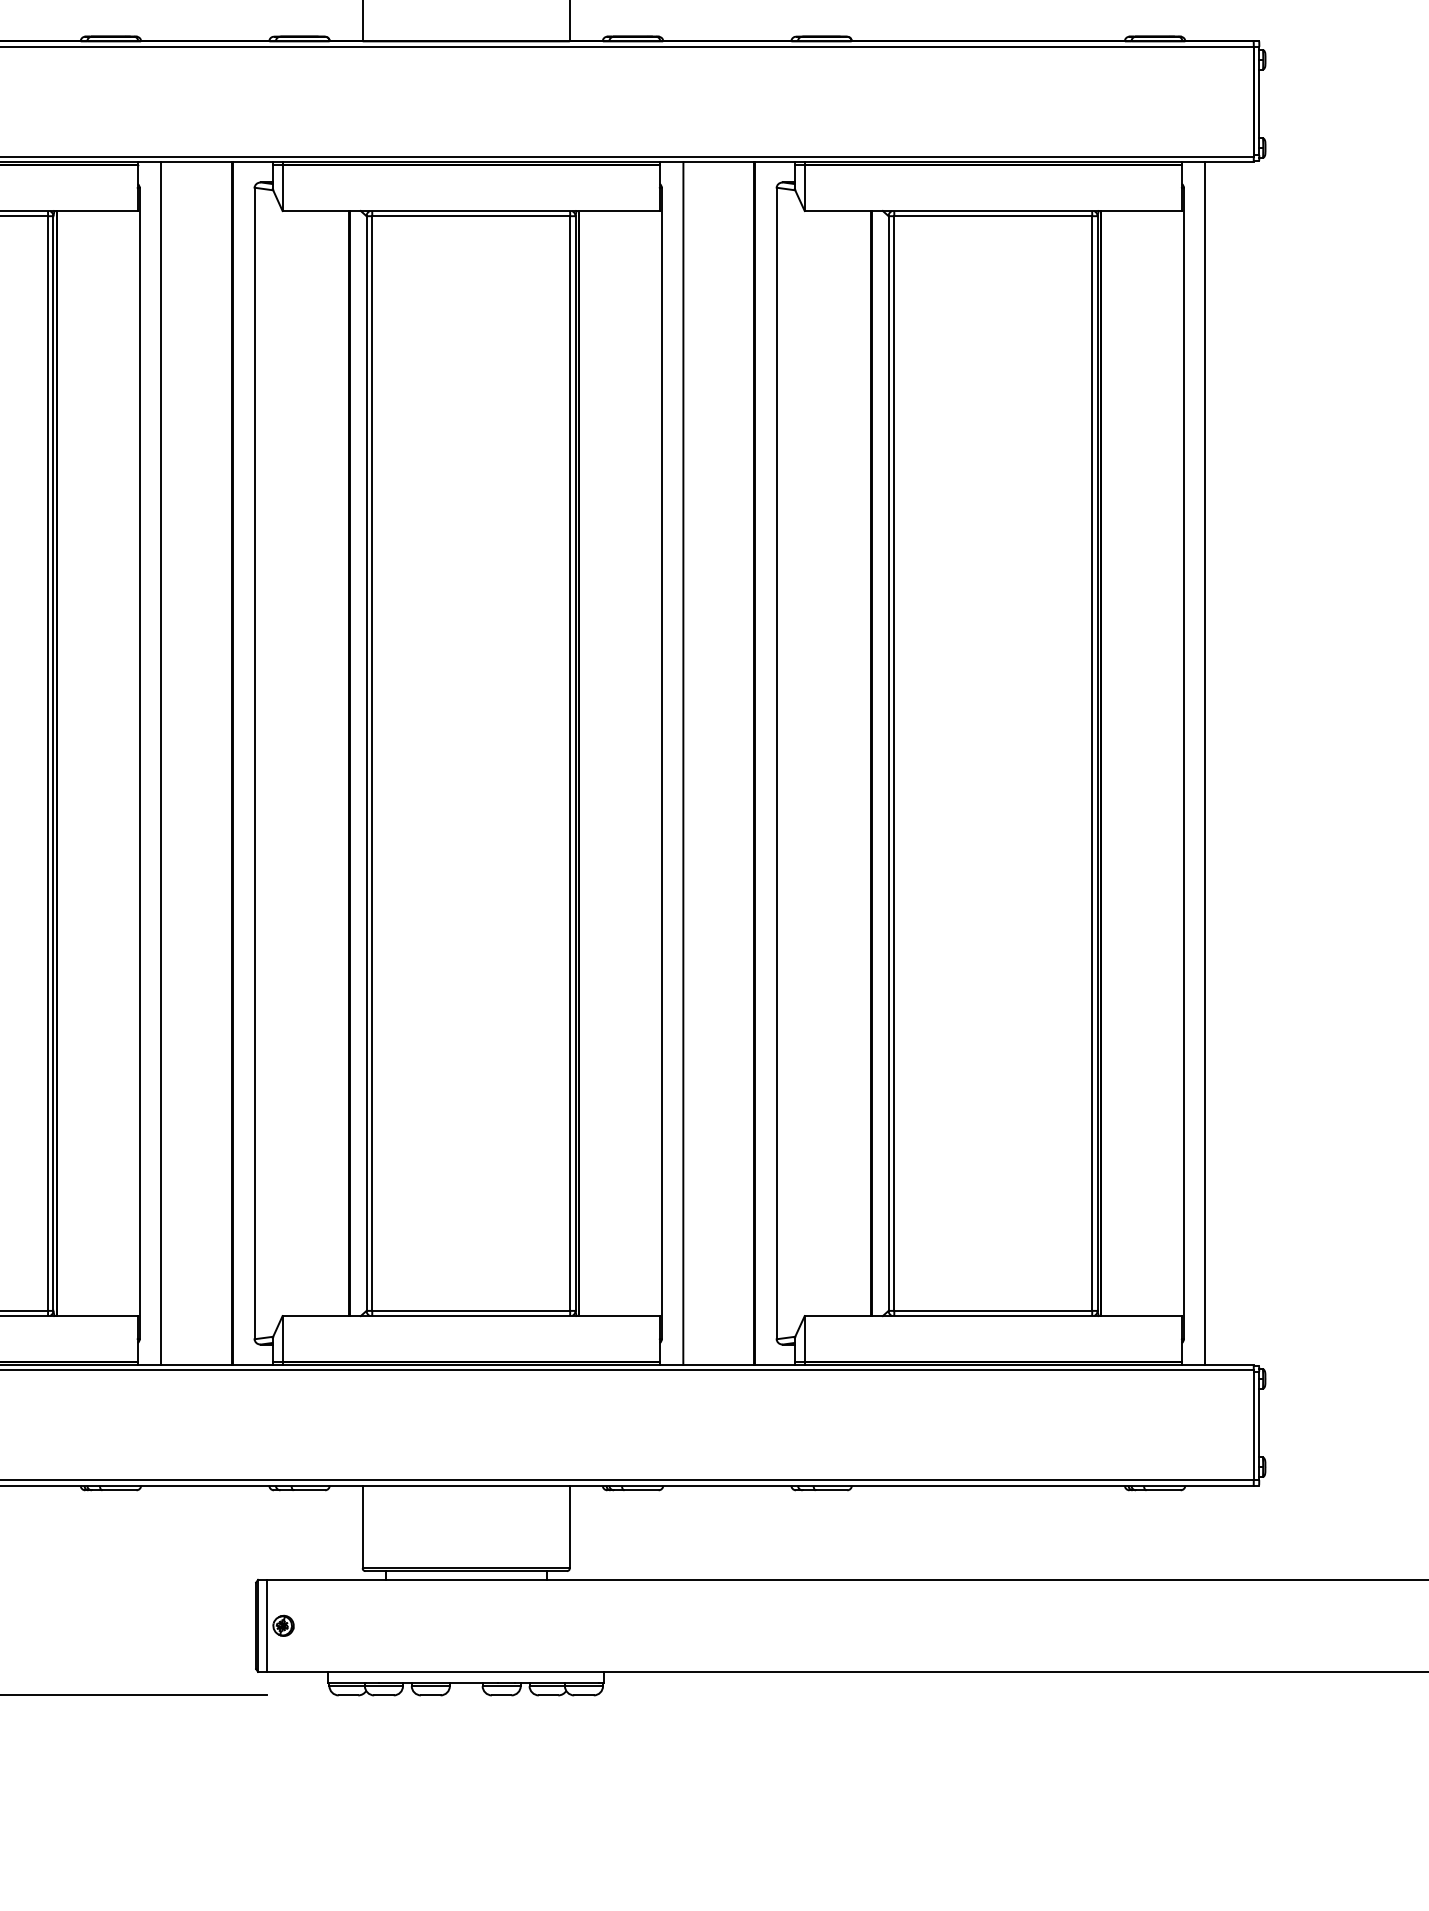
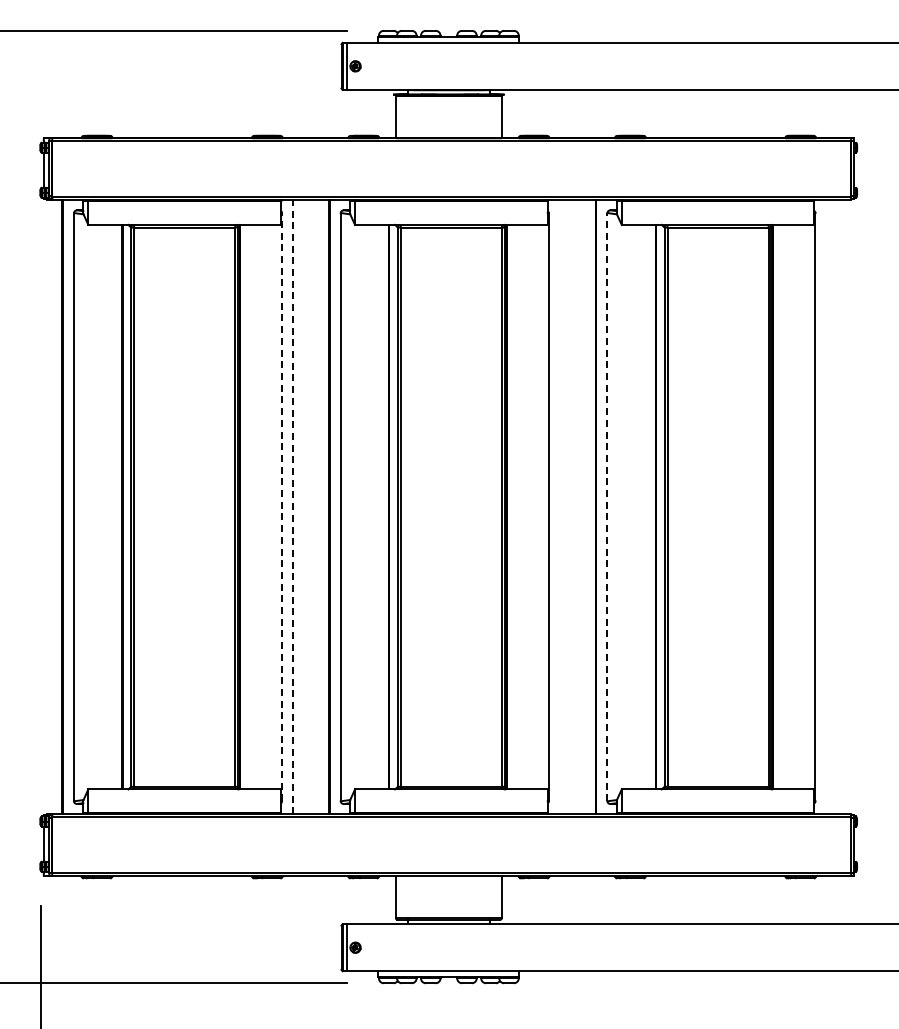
line: (140, 762) -> (282, 506), solid -> dashed
line: (162, 762) -> (293, 506), solid -> dashed
line: (682, 762) -> (559, 506), removed
line: (776, 762) -> (607, 506), solid -> dashed
line: (1205, 762) -> (826, 506), removed

